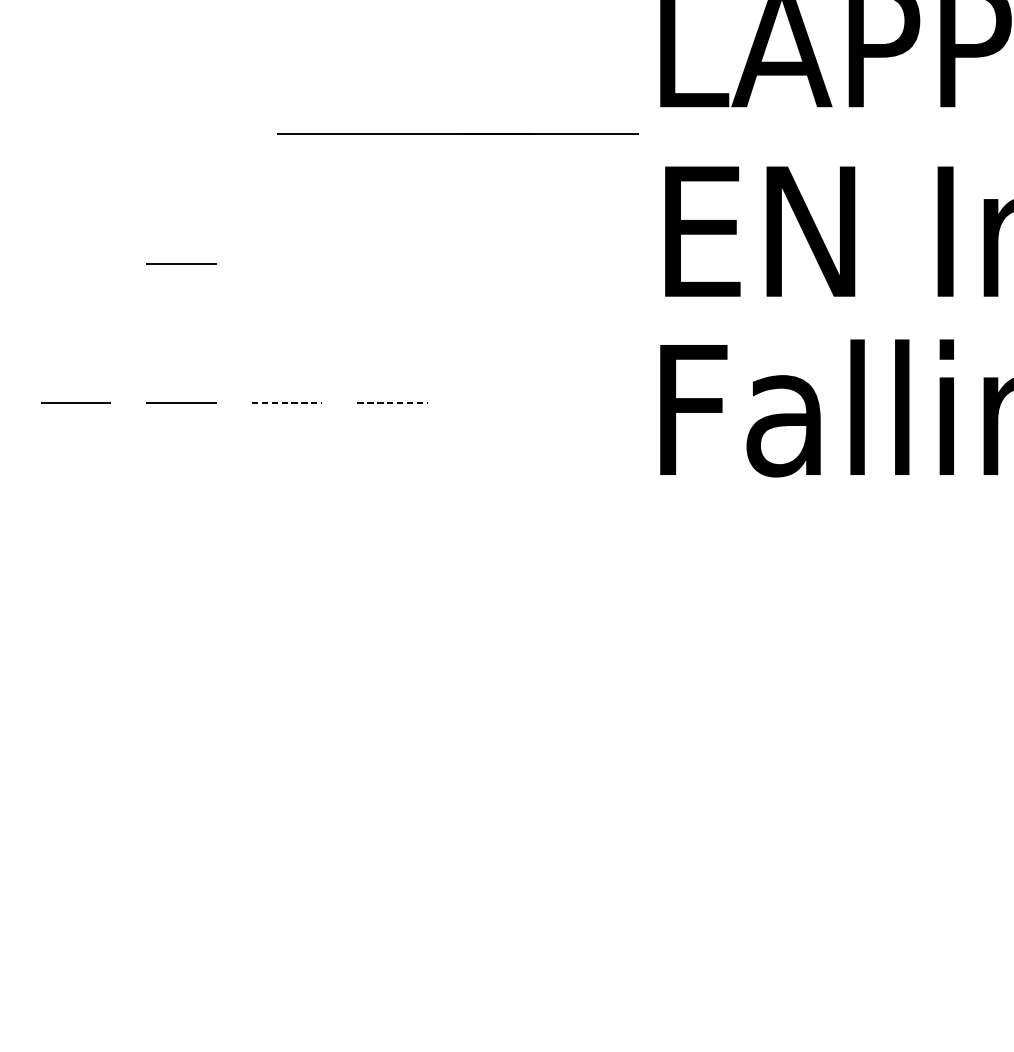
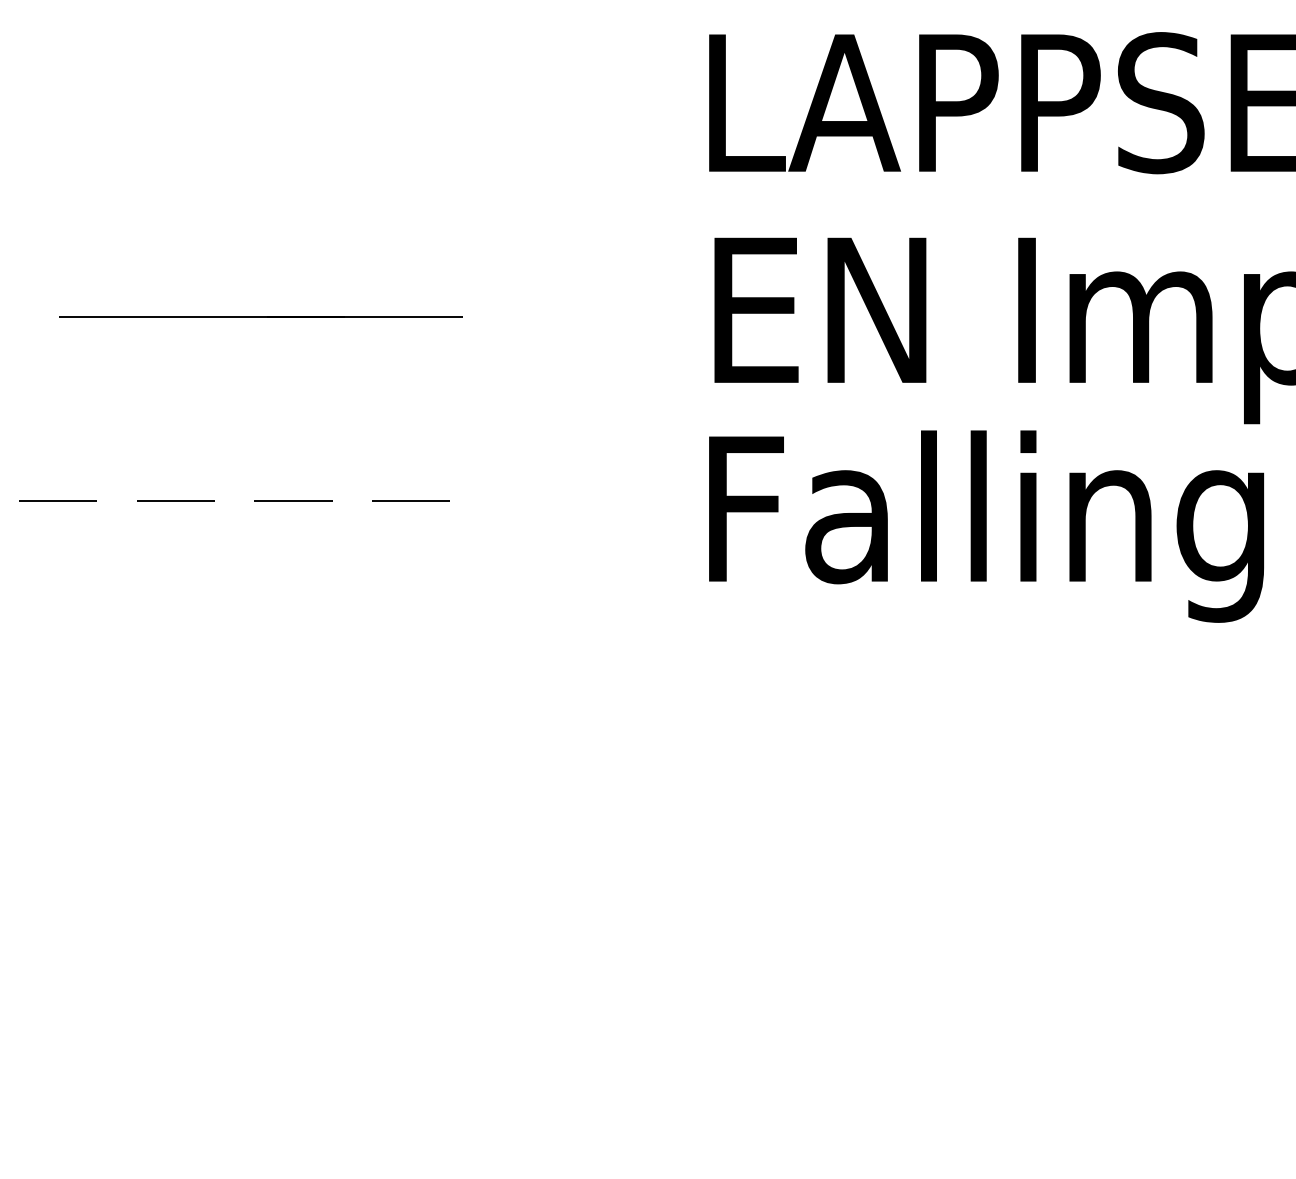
line: (457, 133) -> (260, 316), moved
line: (181, 264) -> (175, 346), removed
line: (287, 402) -> (293, 500), dashed -> solid
line: (393, 402) -> (411, 500), dashed -> solid

